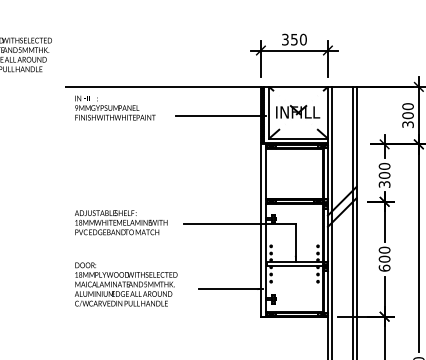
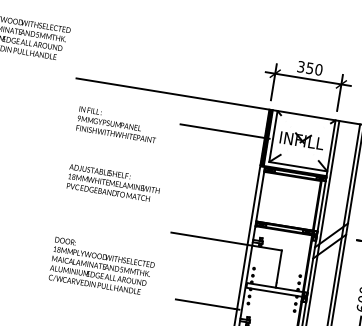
text: (115, 107) -> (117, 124), moved
text: (121, 222) -> (114, 183), moved
text: (126, 284) -> (102, 266), moved

